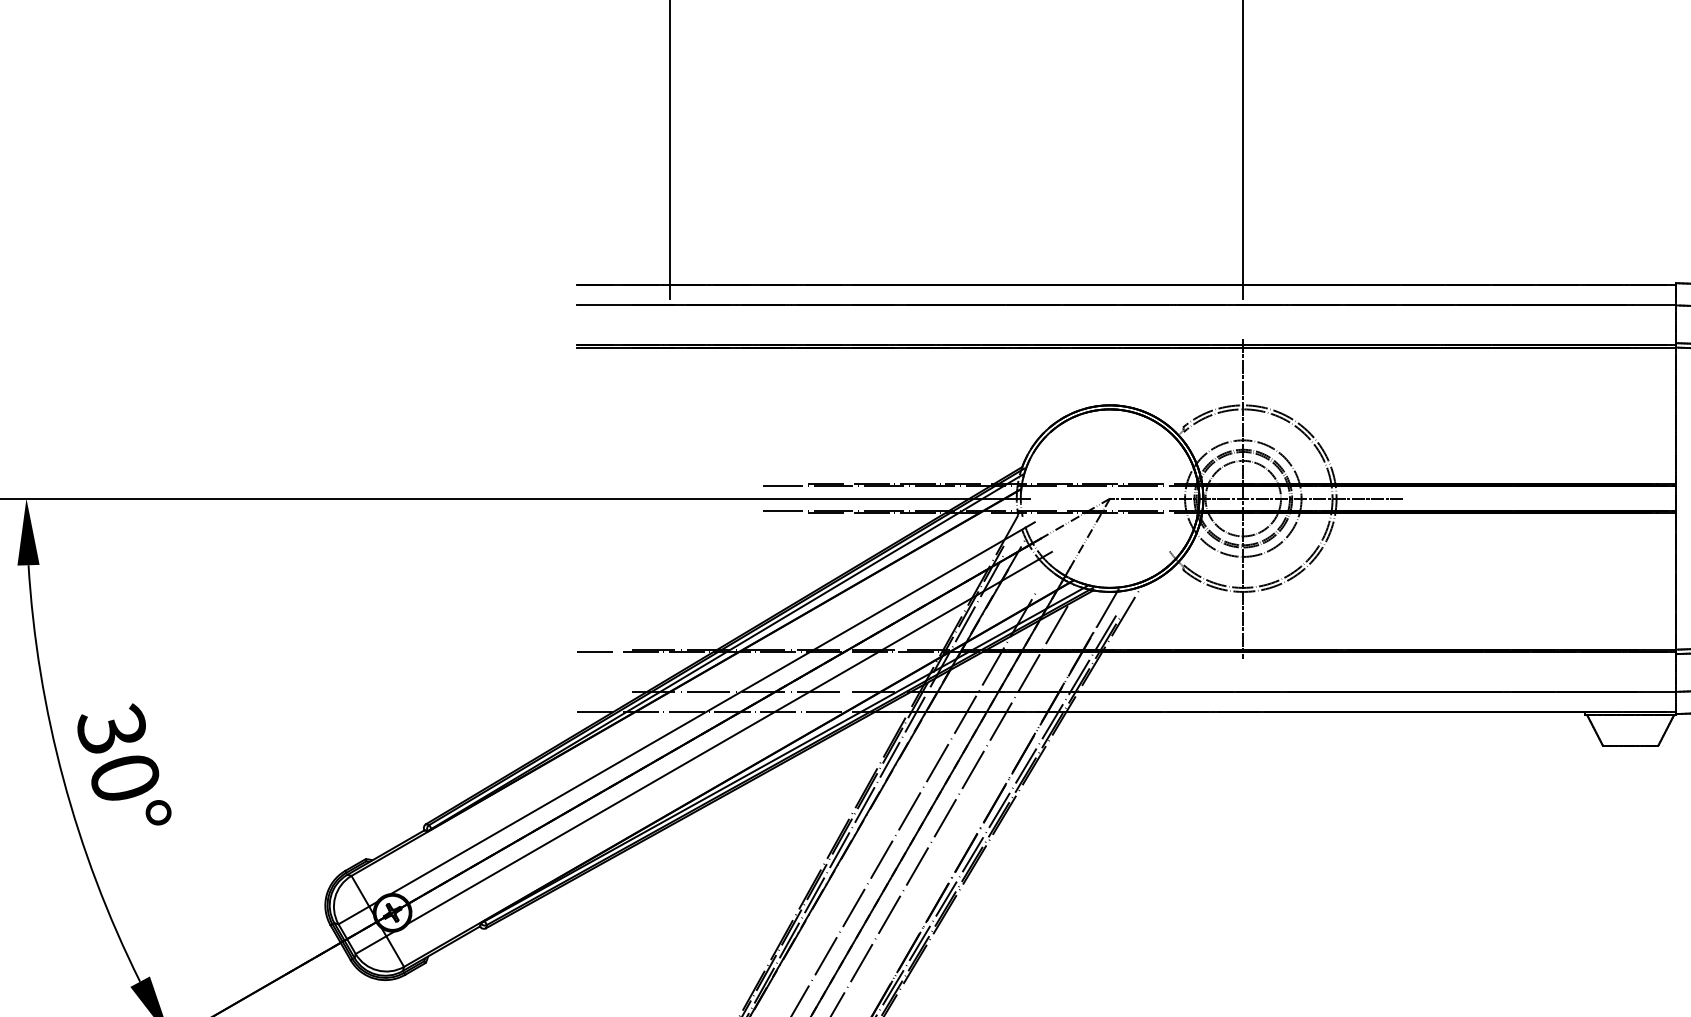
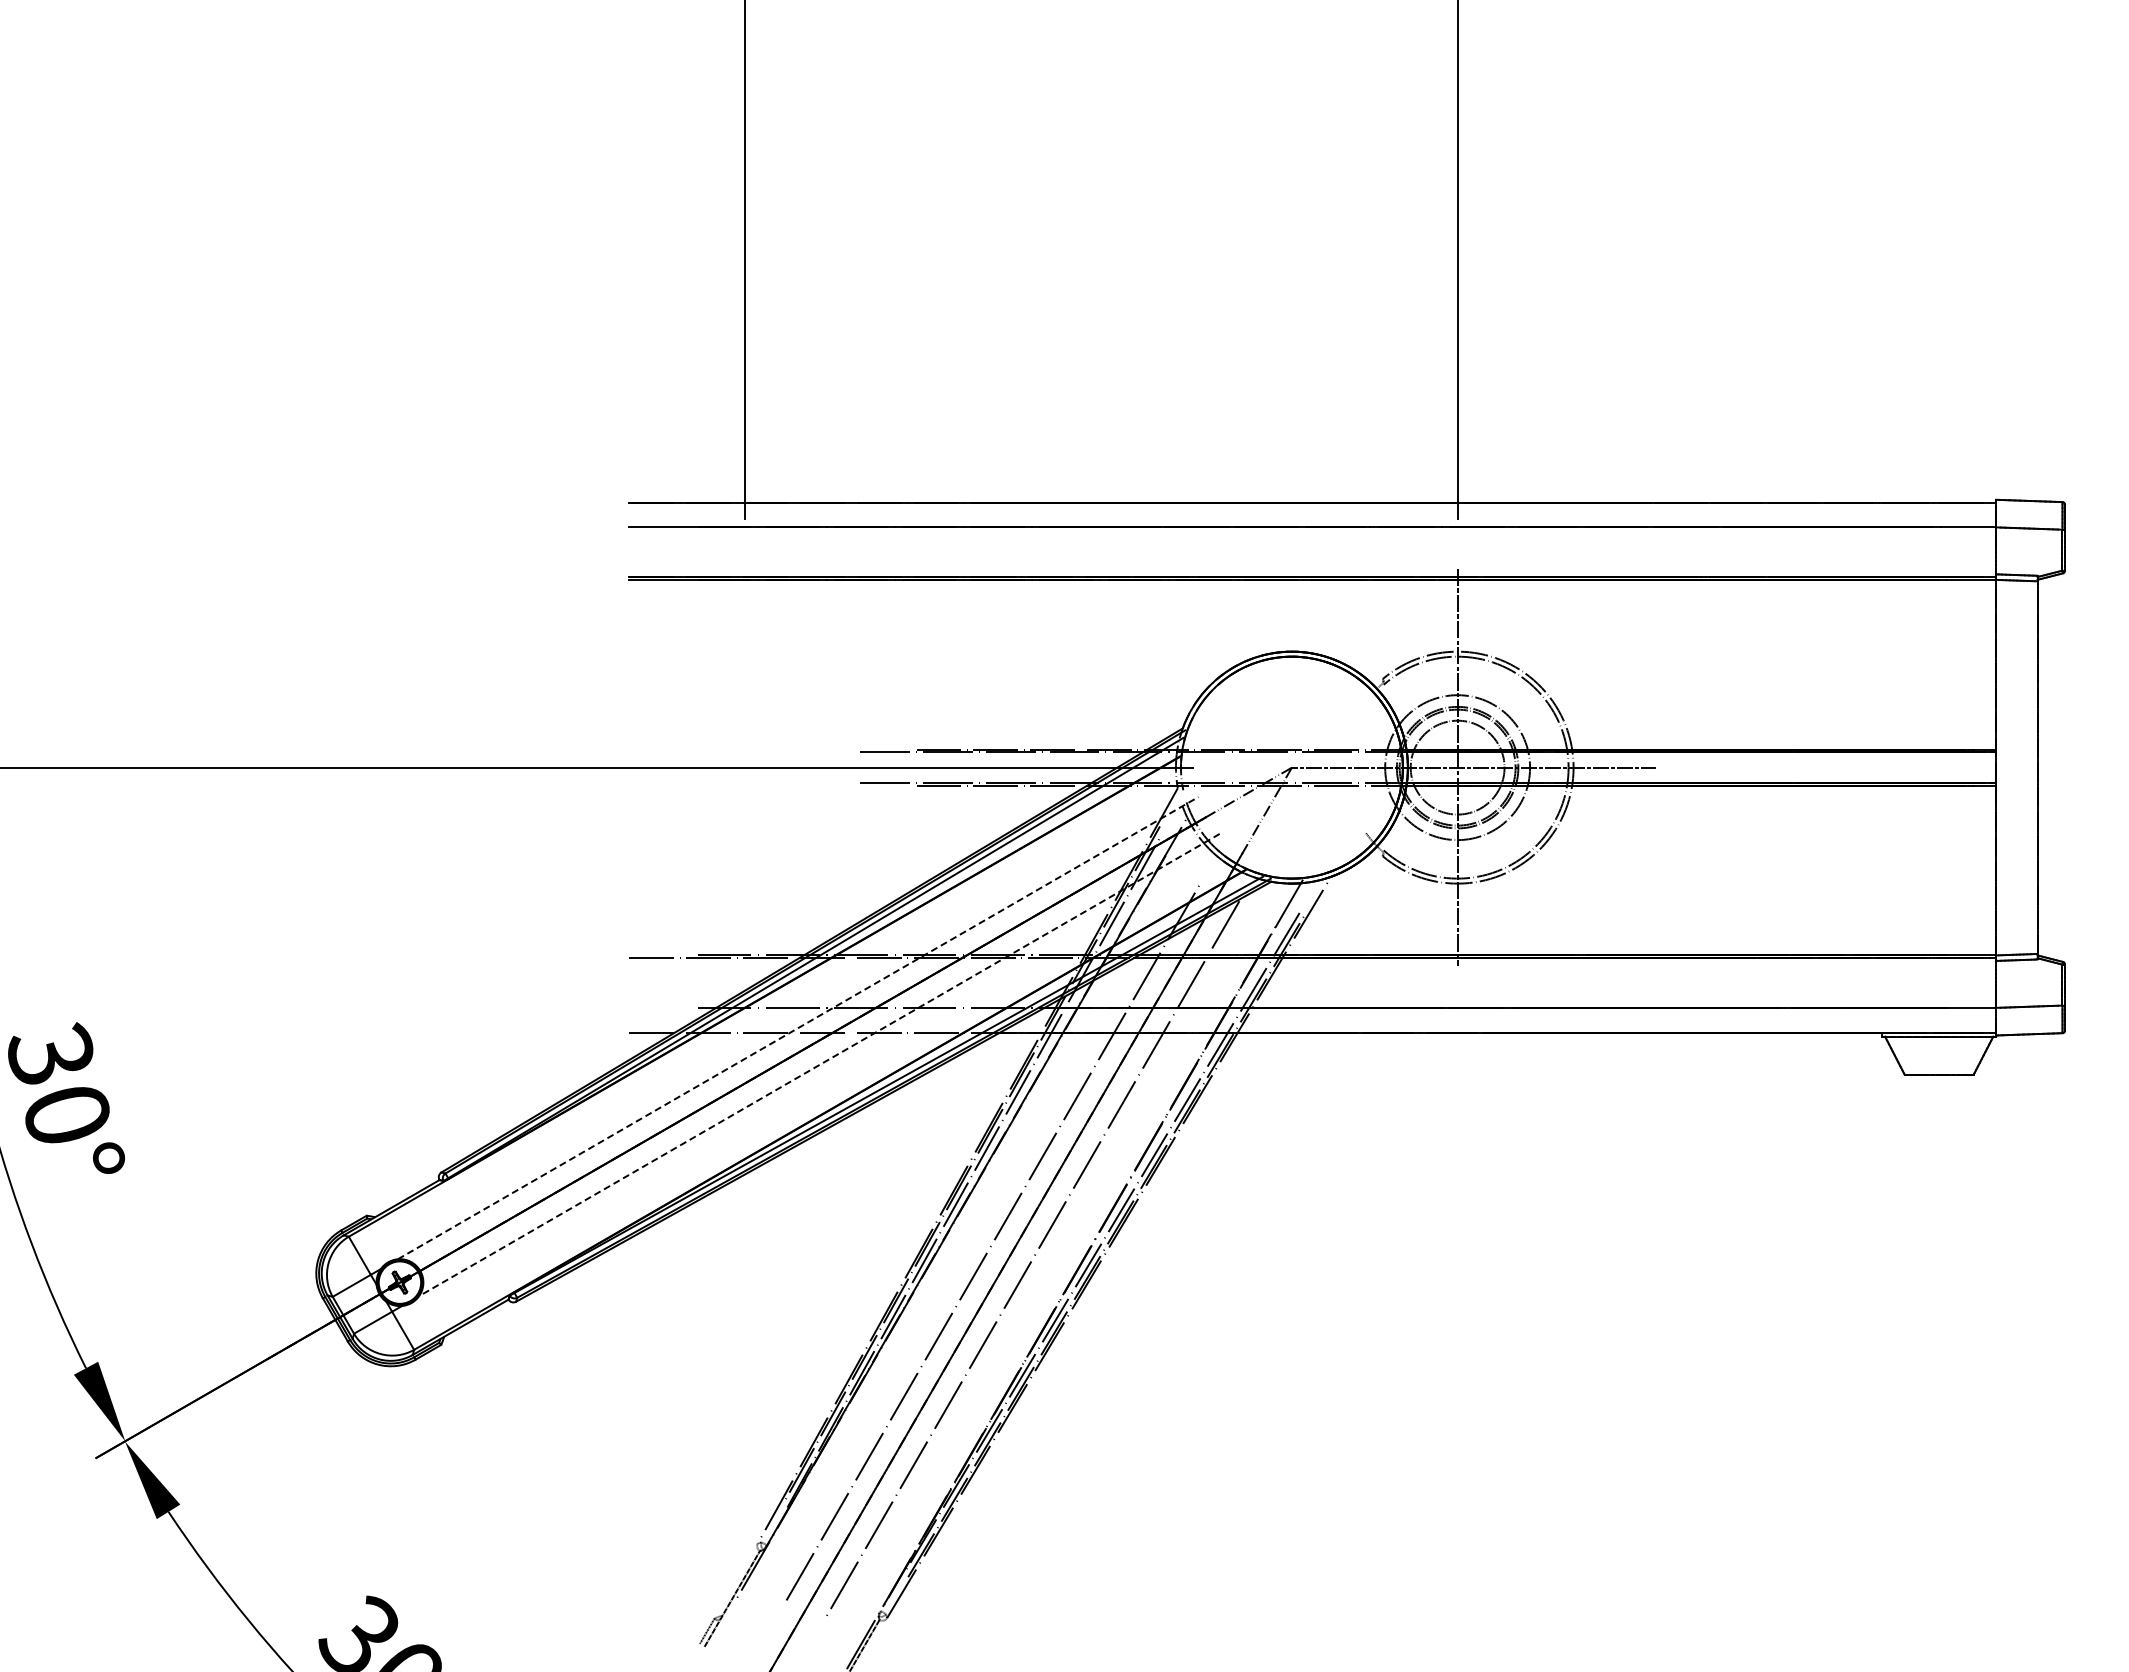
line: (713, 707) -> (798, 1027), solid -> dashed
line: (730, 738) -> (819, 1065), solid -> dashed

